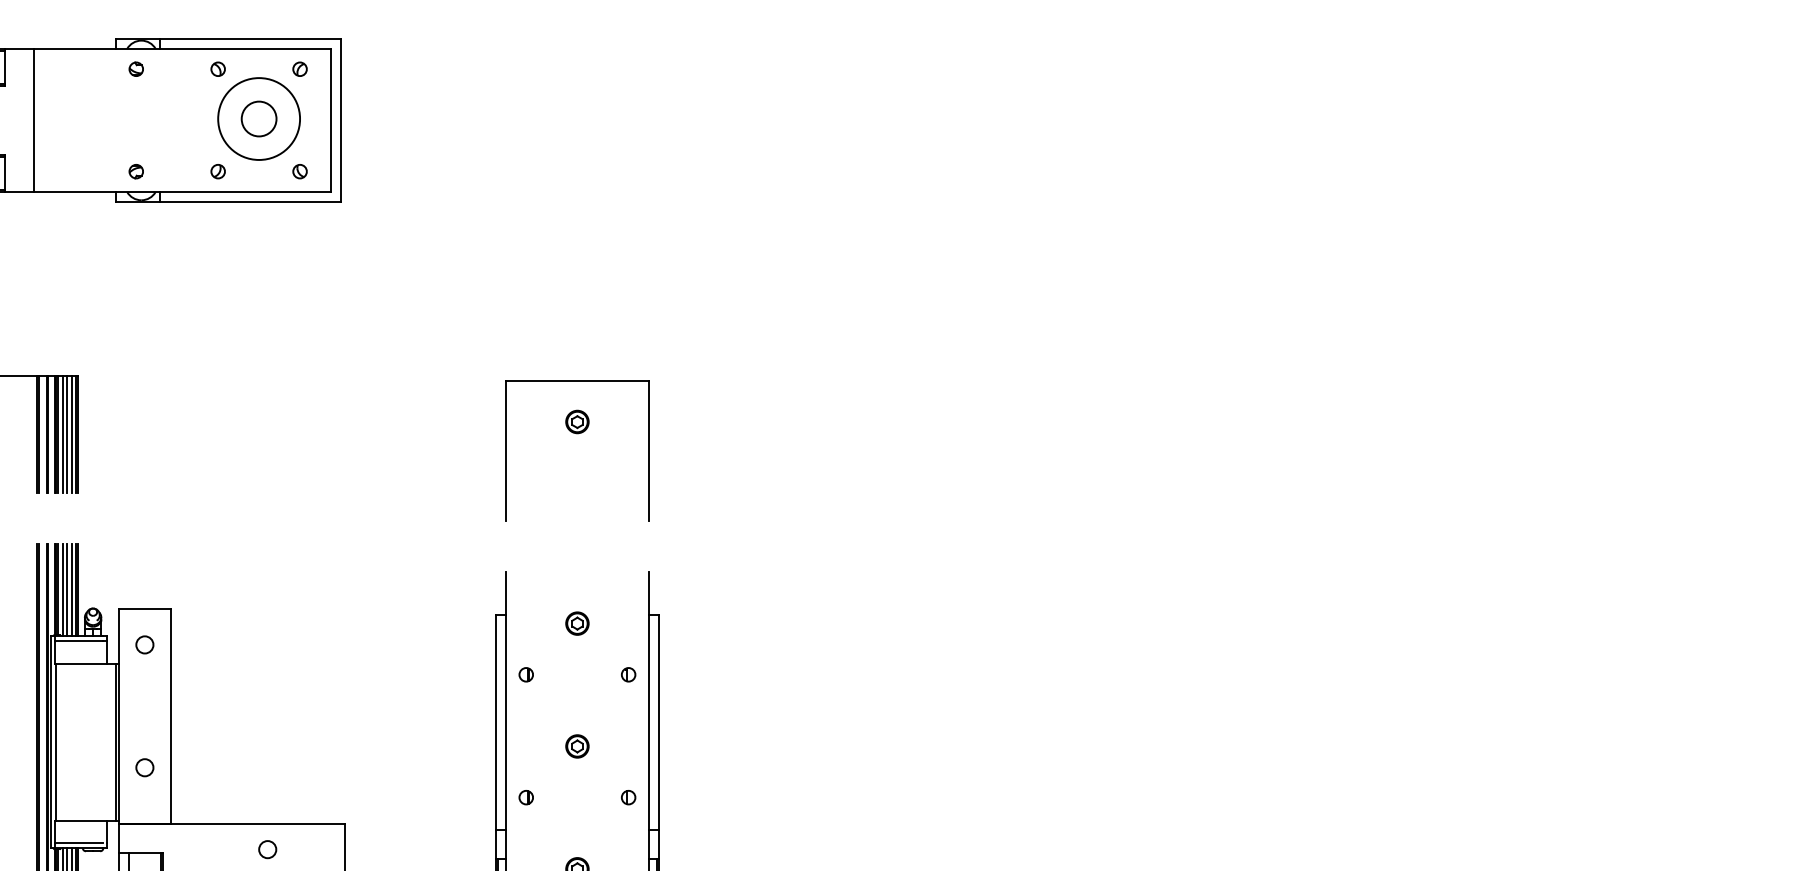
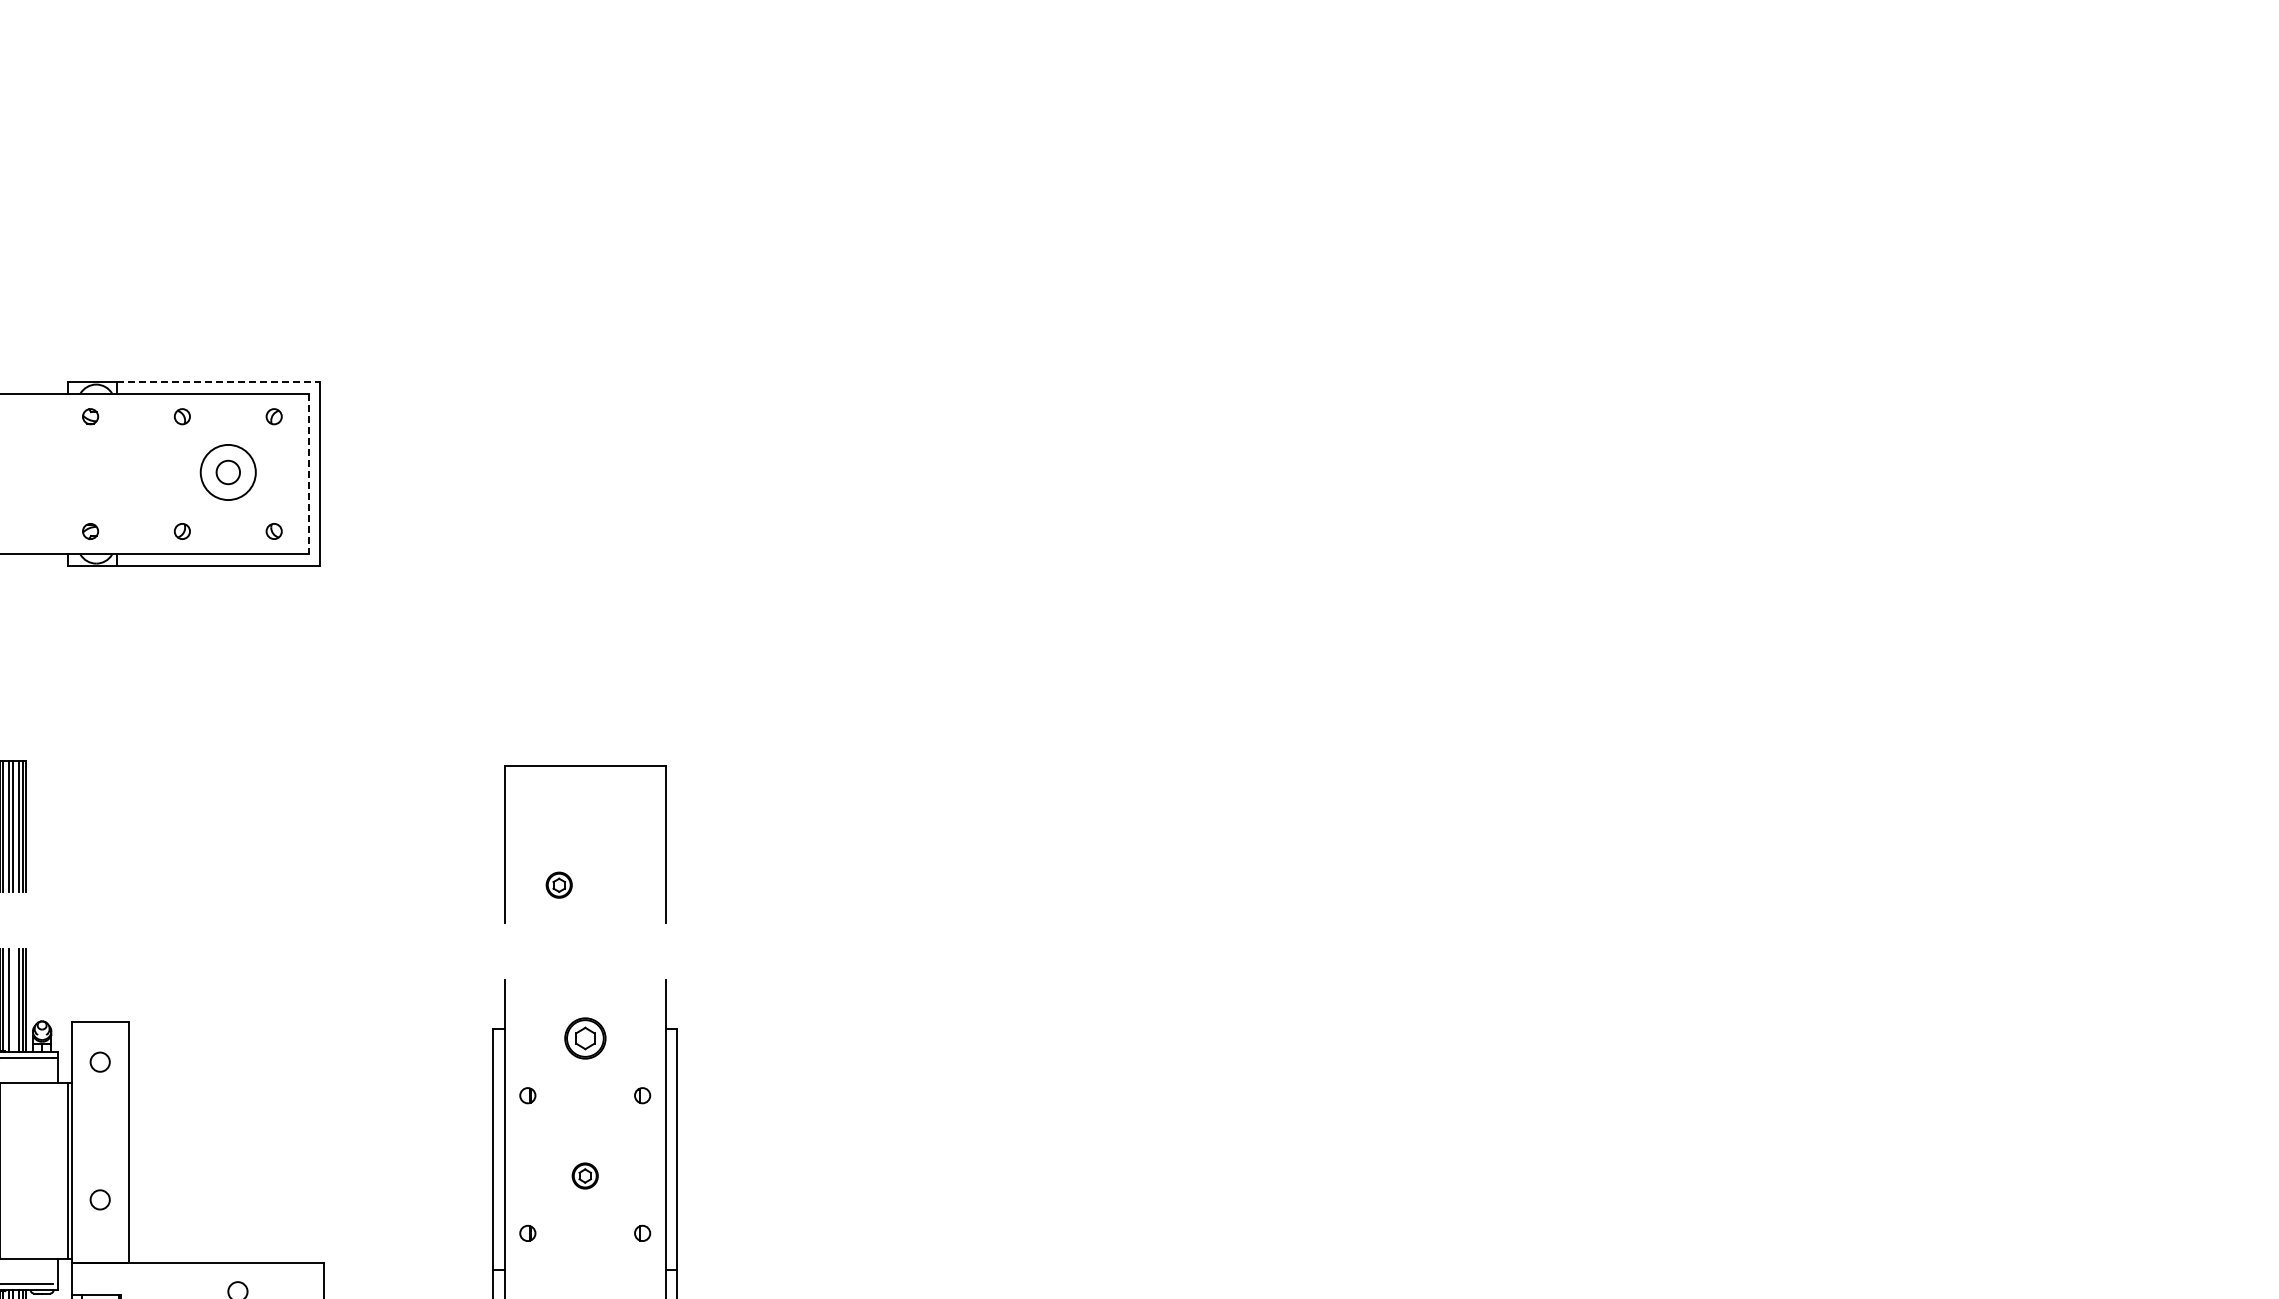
line: (250, 38) -> (218, 382), solid -> dashed
circle: (258, 119) -> (227, 472), size x0.6
circle: (259, 119) -> (228, 472), size x0.6
line: (330, 120) -> (308, 474), solid -> dashed
part: (576, 421) -> (558, 884), moved
line: (66, 589) -> (12, 1000), removed
part: (576, 622) -> (584, 1037), size x1.6

